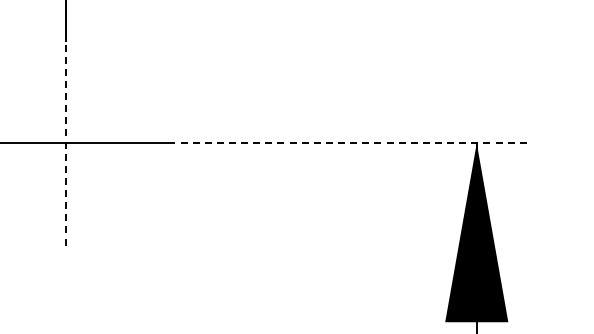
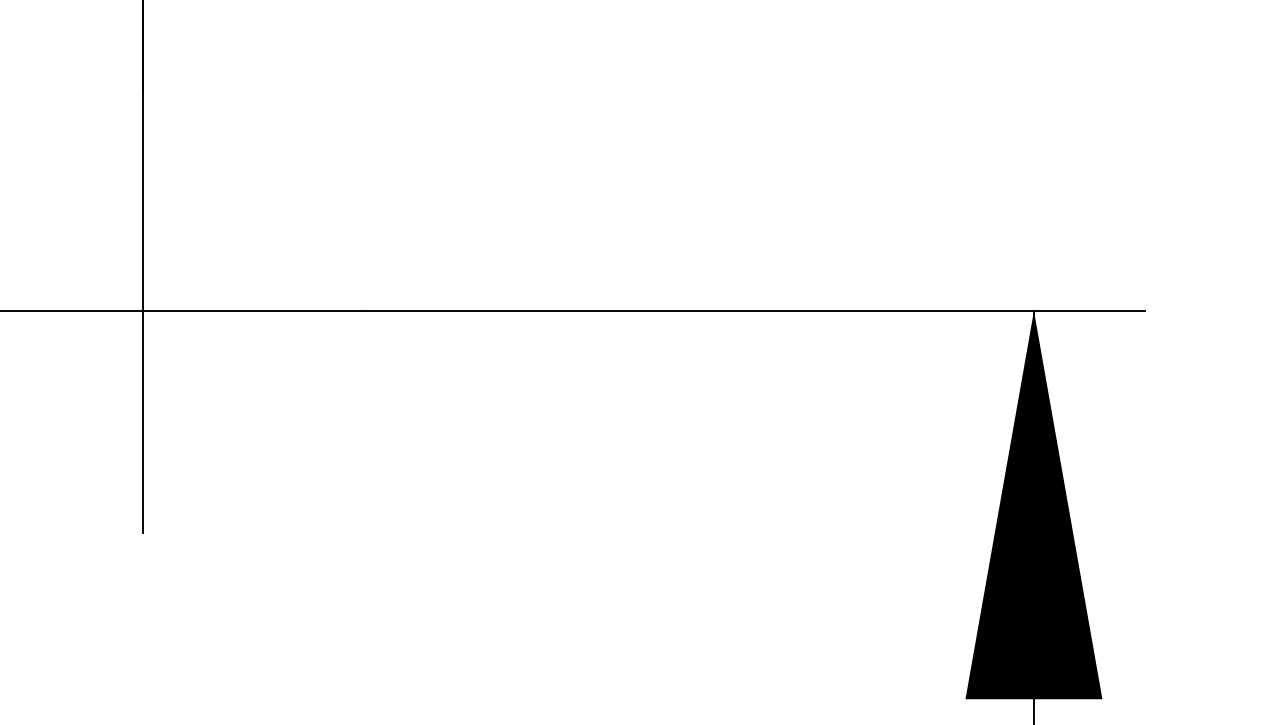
line: (66, 142) -> (143, 309), dashed -> solid
line: (348, 143) -> (755, 311), dashed -> solid

